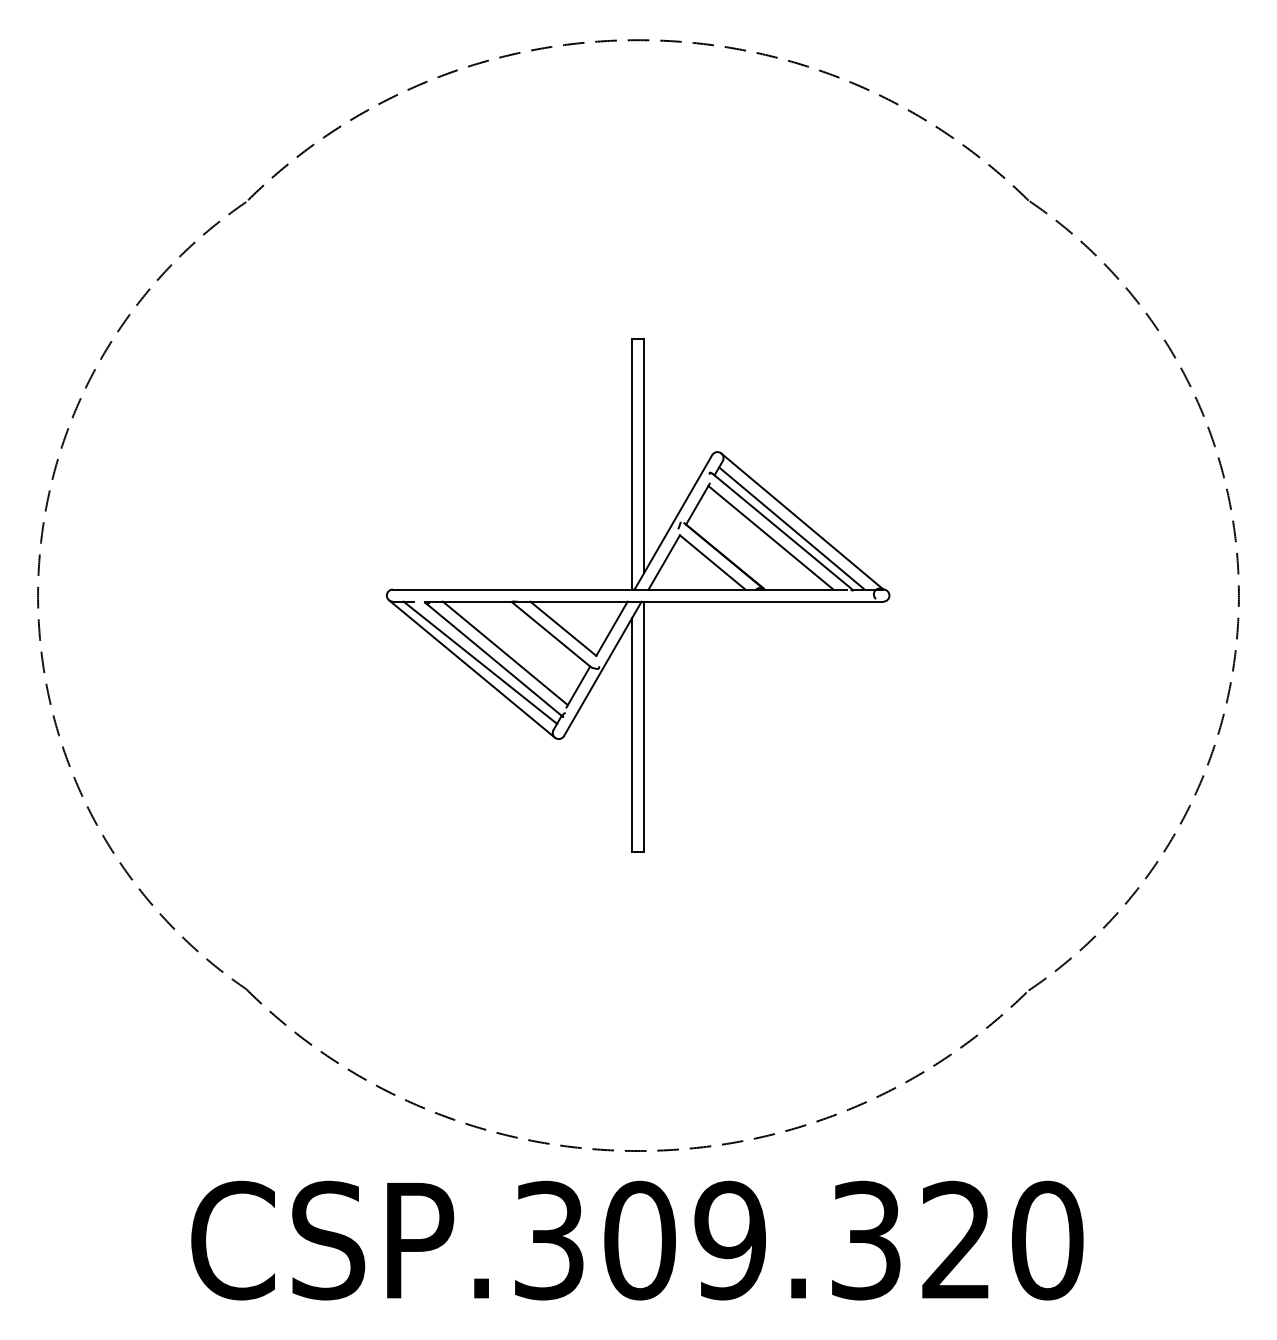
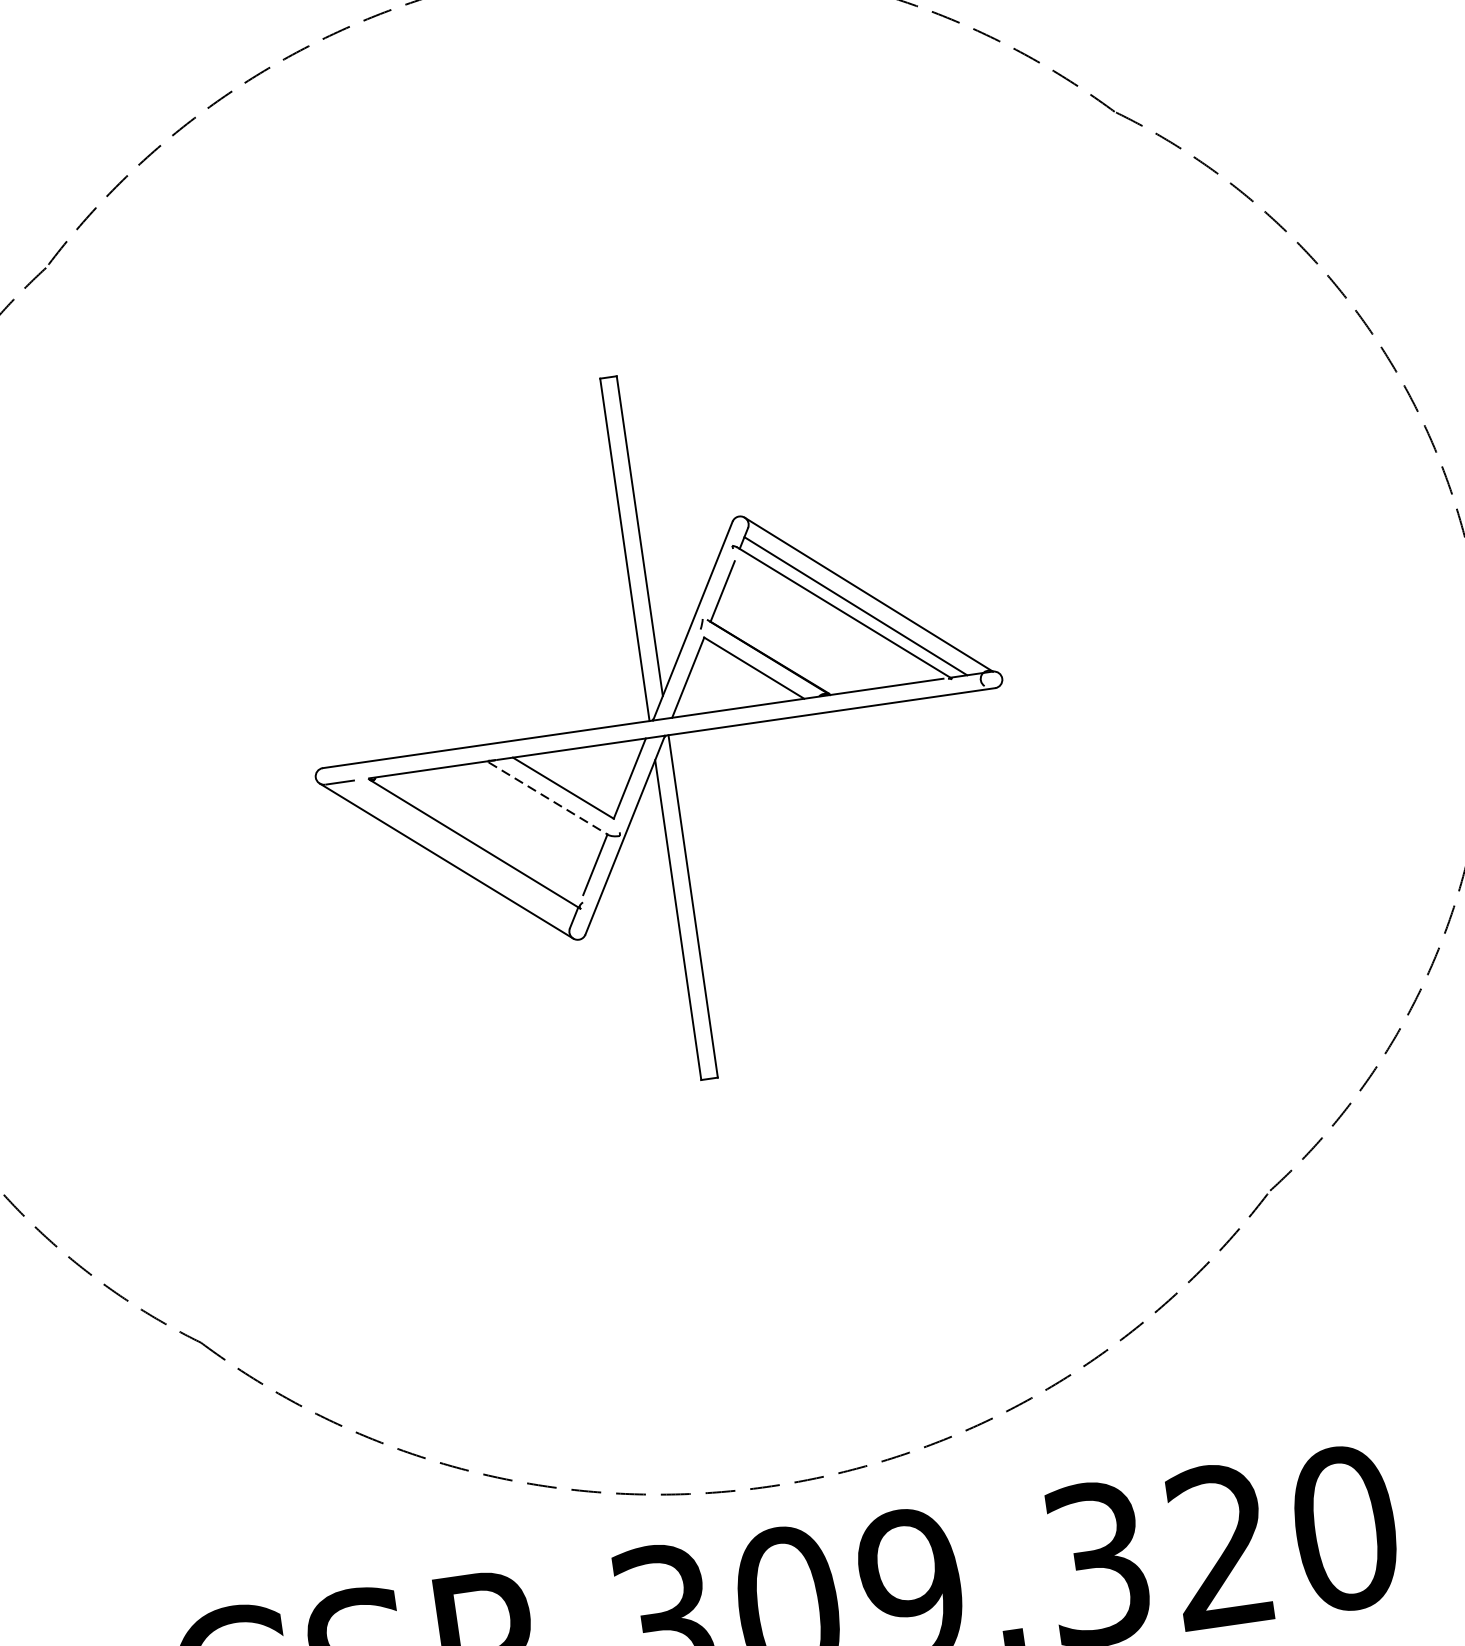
line: (770, 537) -> (828, 622), removed
line: (551, 634) -> (548, 798), solid -> dashed
line: (504, 653) -> (487, 833), removed
line: (480, 662) -> (456, 850), removed

